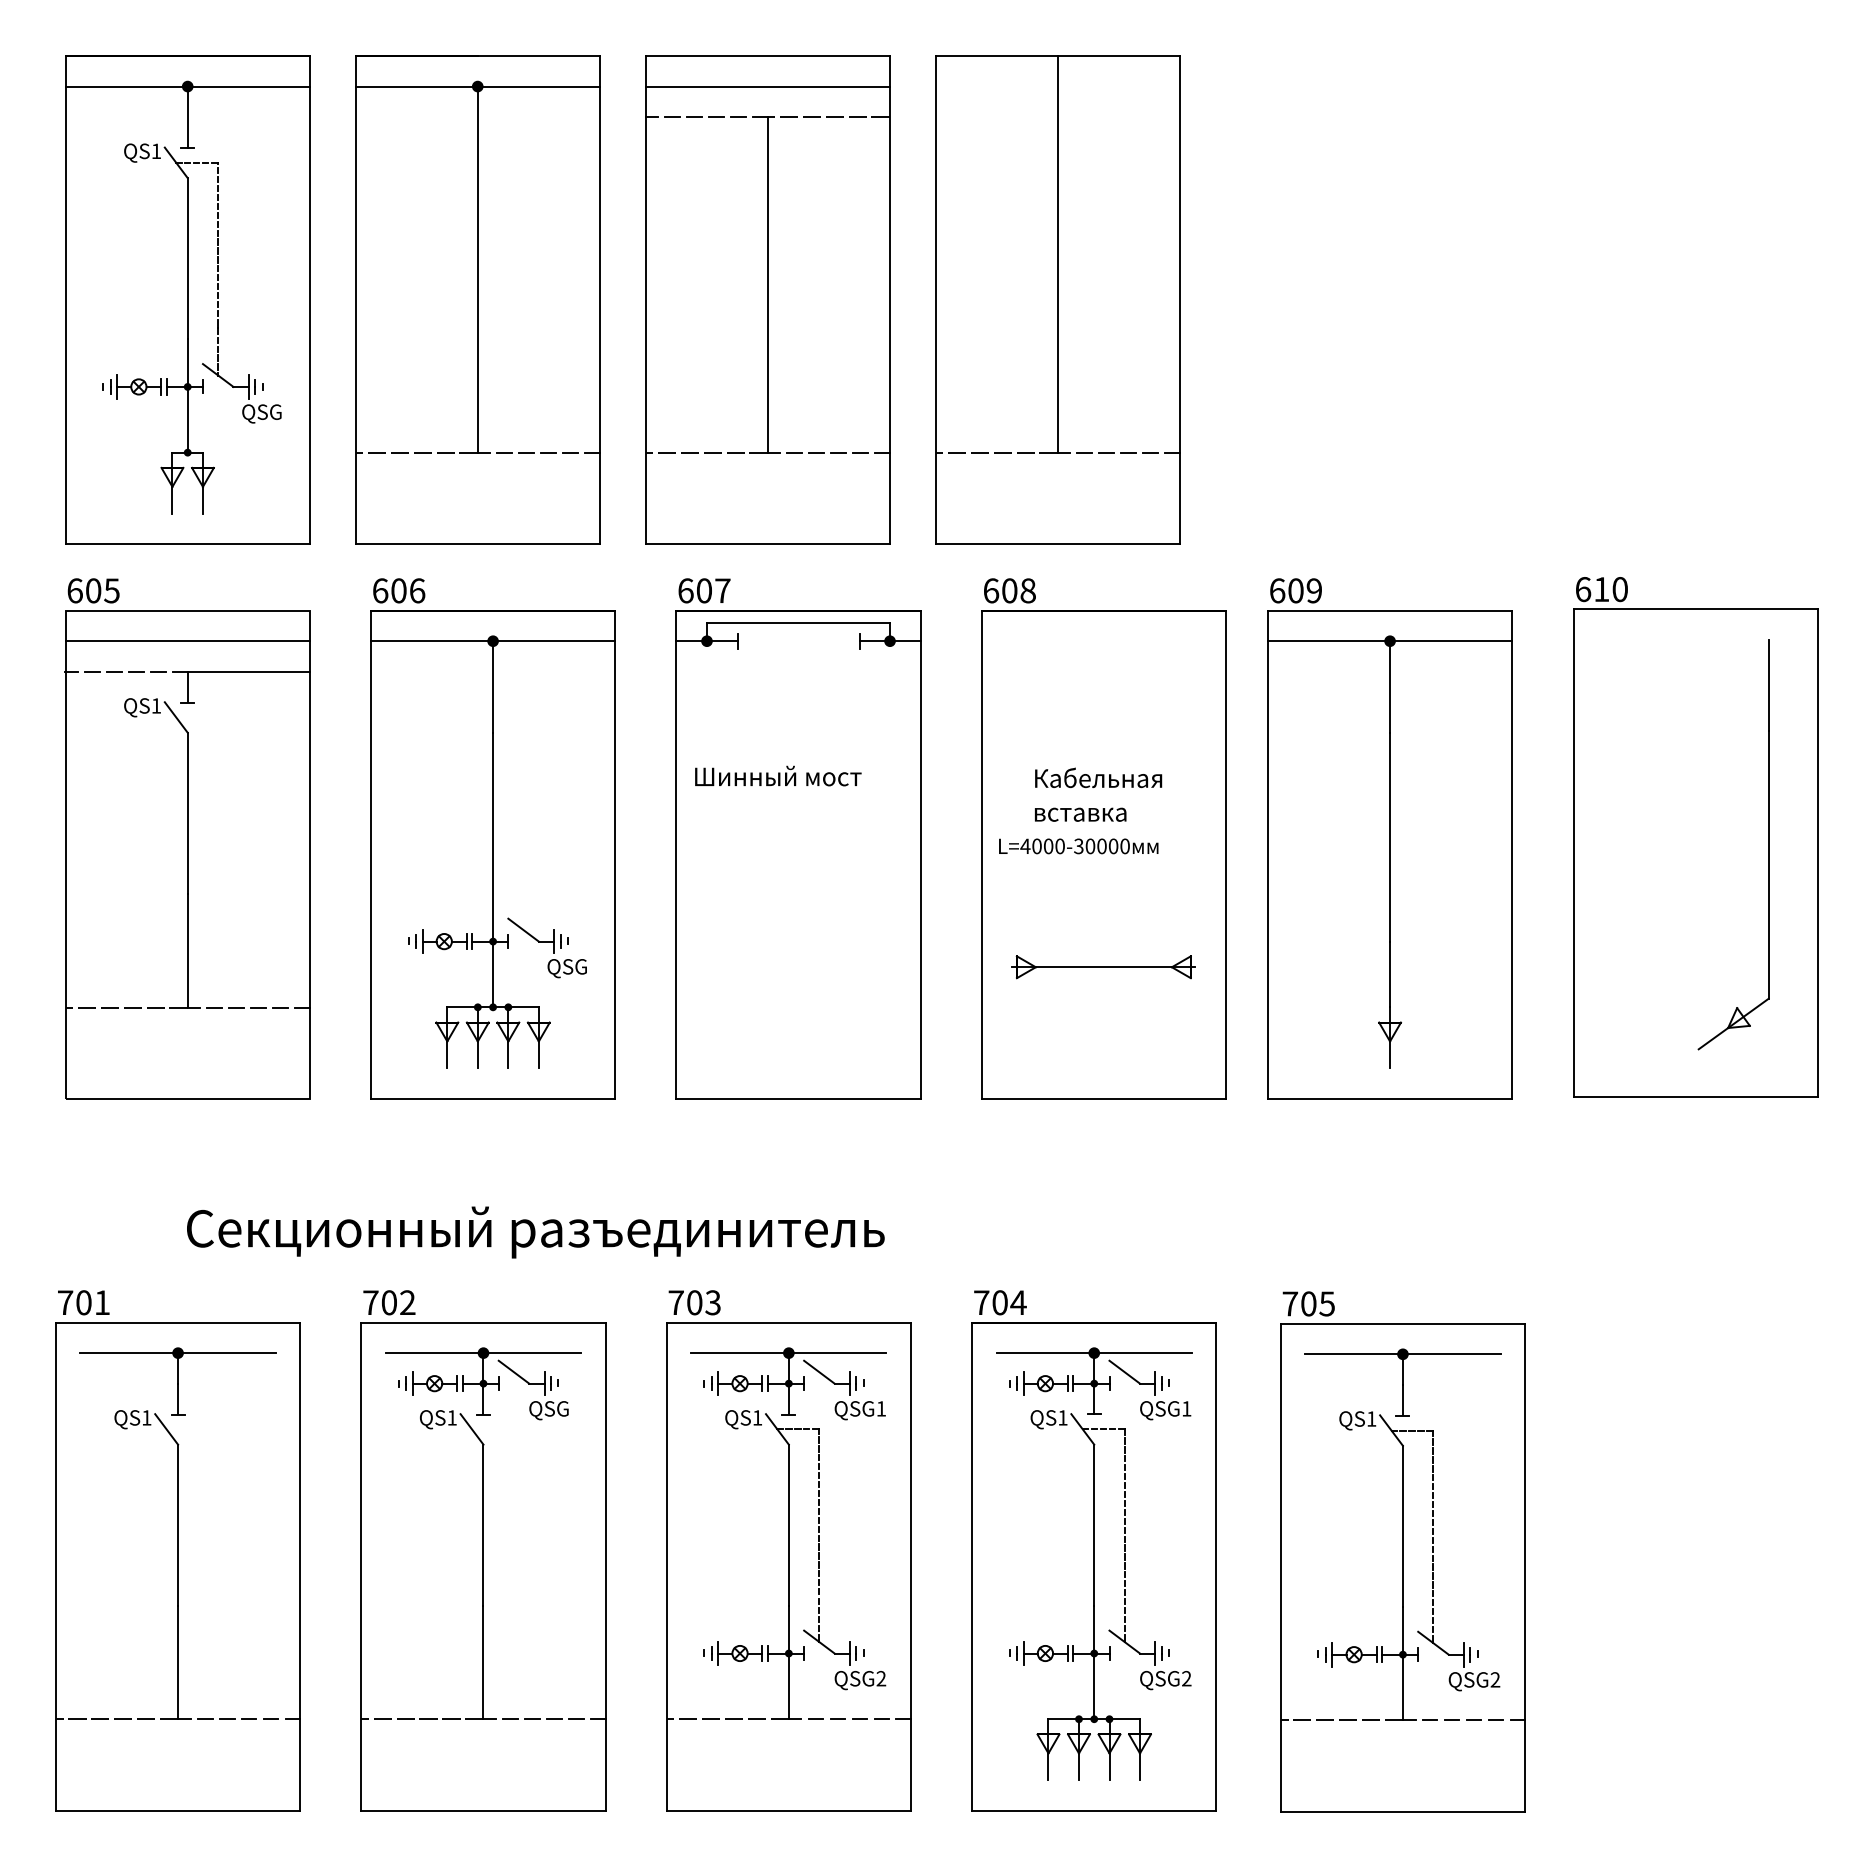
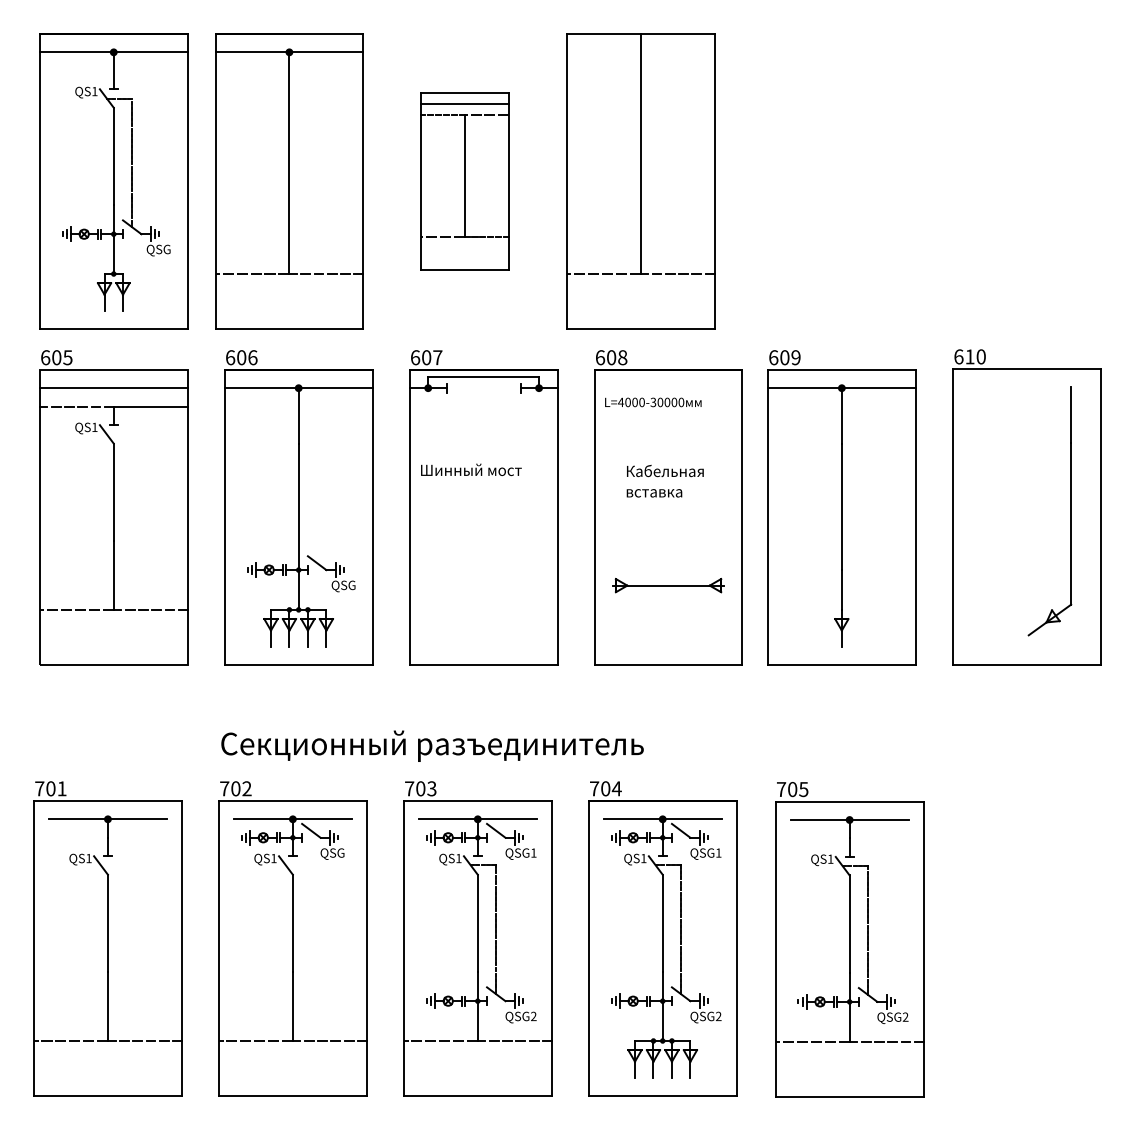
part: (766, 299) -> (464, 181), size x0.6
text: (1079, 846) -> (653, 402), moved
text: (535, 1231) -> (432, 745), moved

